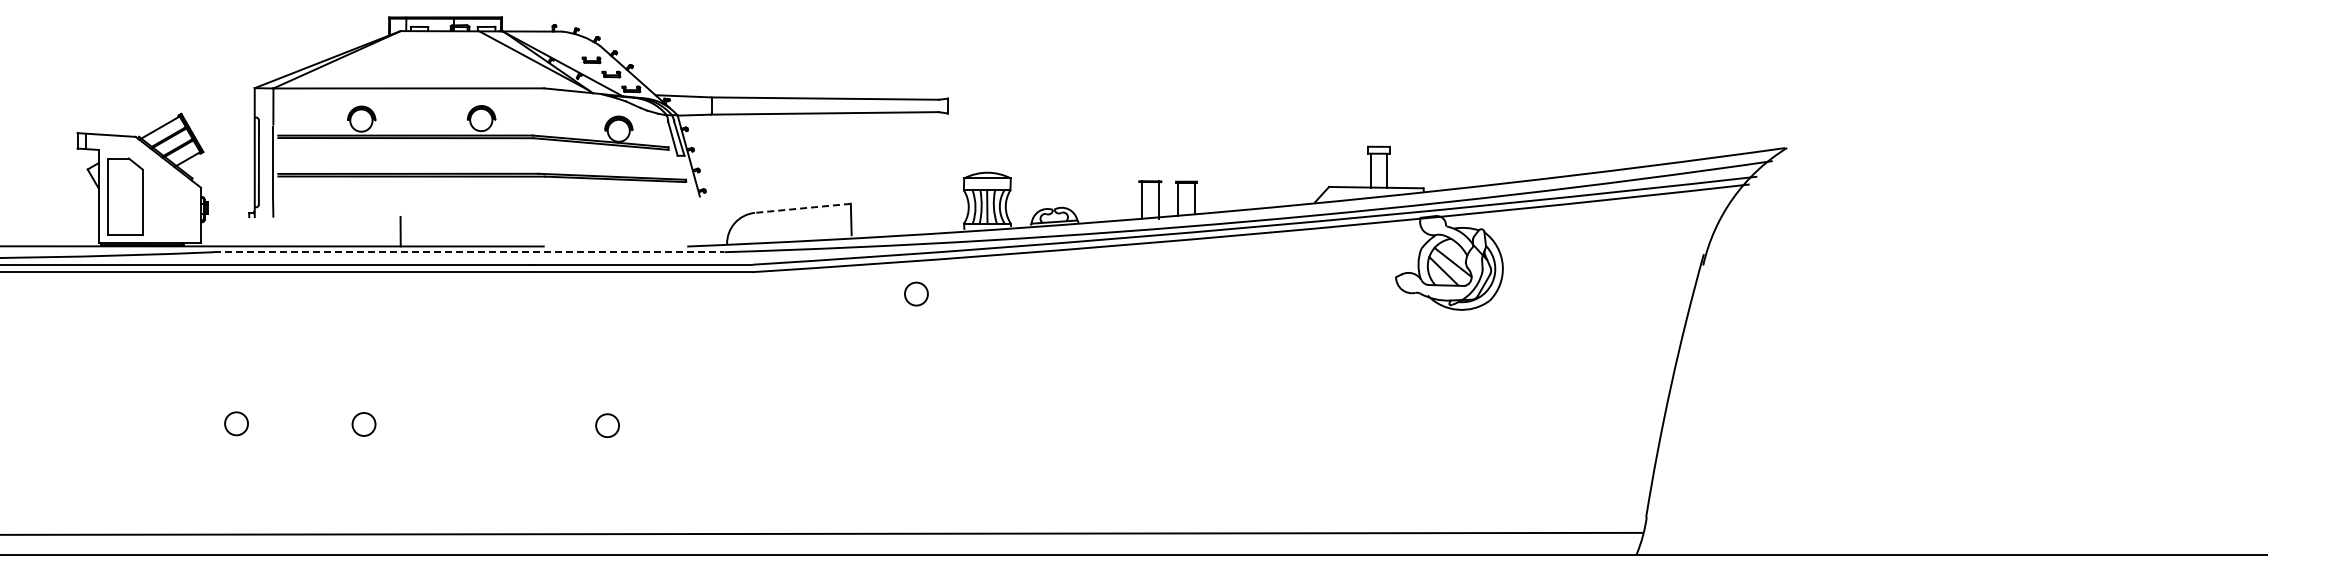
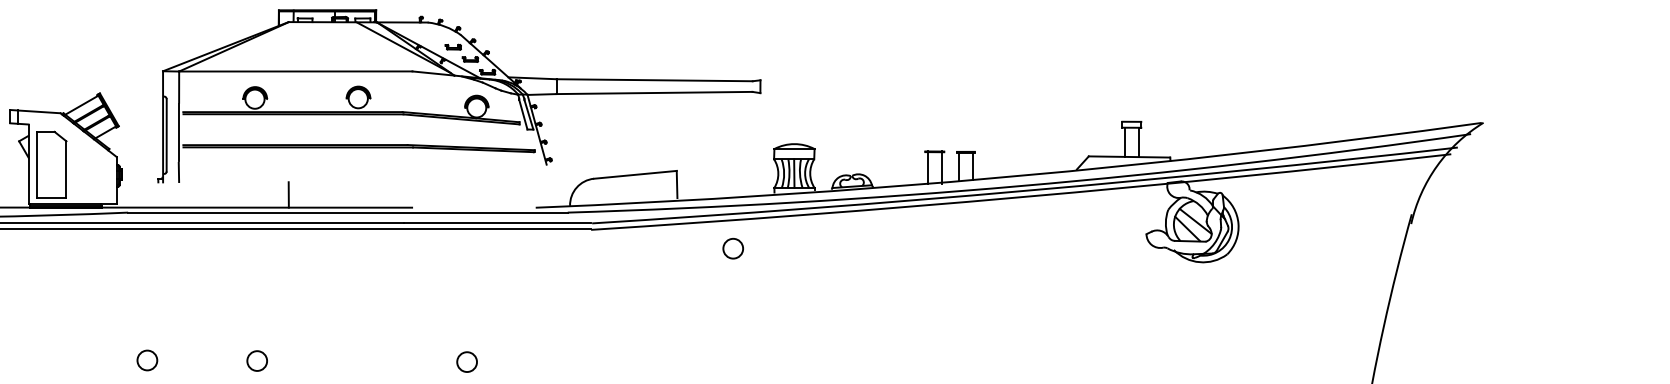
line: (802, 208) -> (635, 174), dashed -> solid
line: (469, 252) -> (348, 212), dashed -> solid

